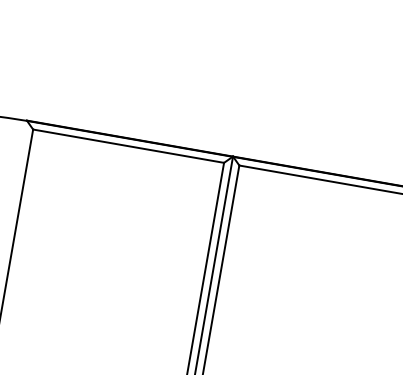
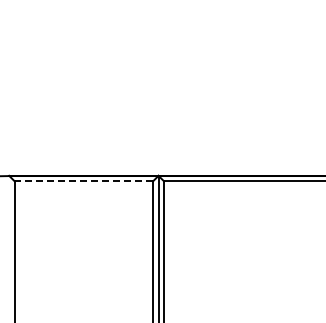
line: (128, 146) -> (83, 181), solid -> dashed

